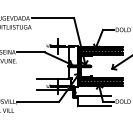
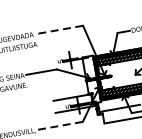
line: (53, 18) -> (60, 30), solid -> dashed
line: (38, 101) -> (59, 125), solid -> dashed

